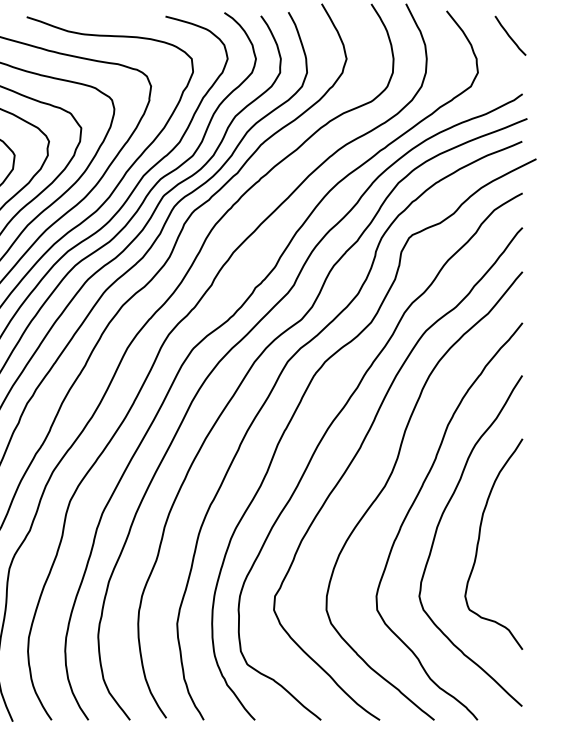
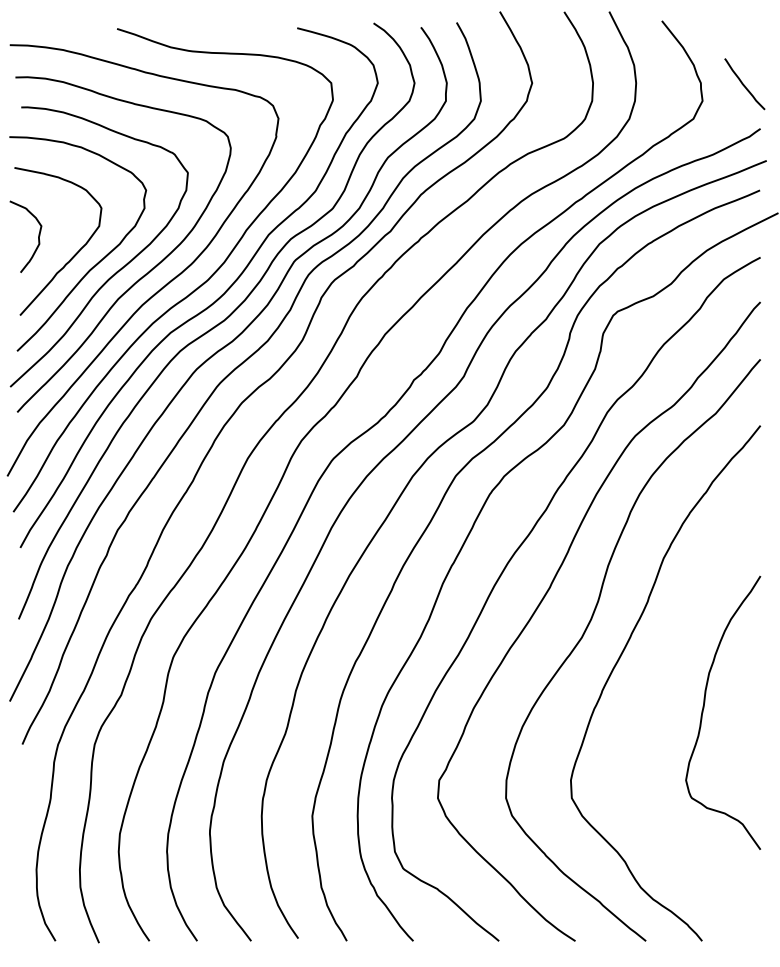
curve: (510, 36) -> (744, 84), moved
curve: (437, 531) -> (649, 696), removed

